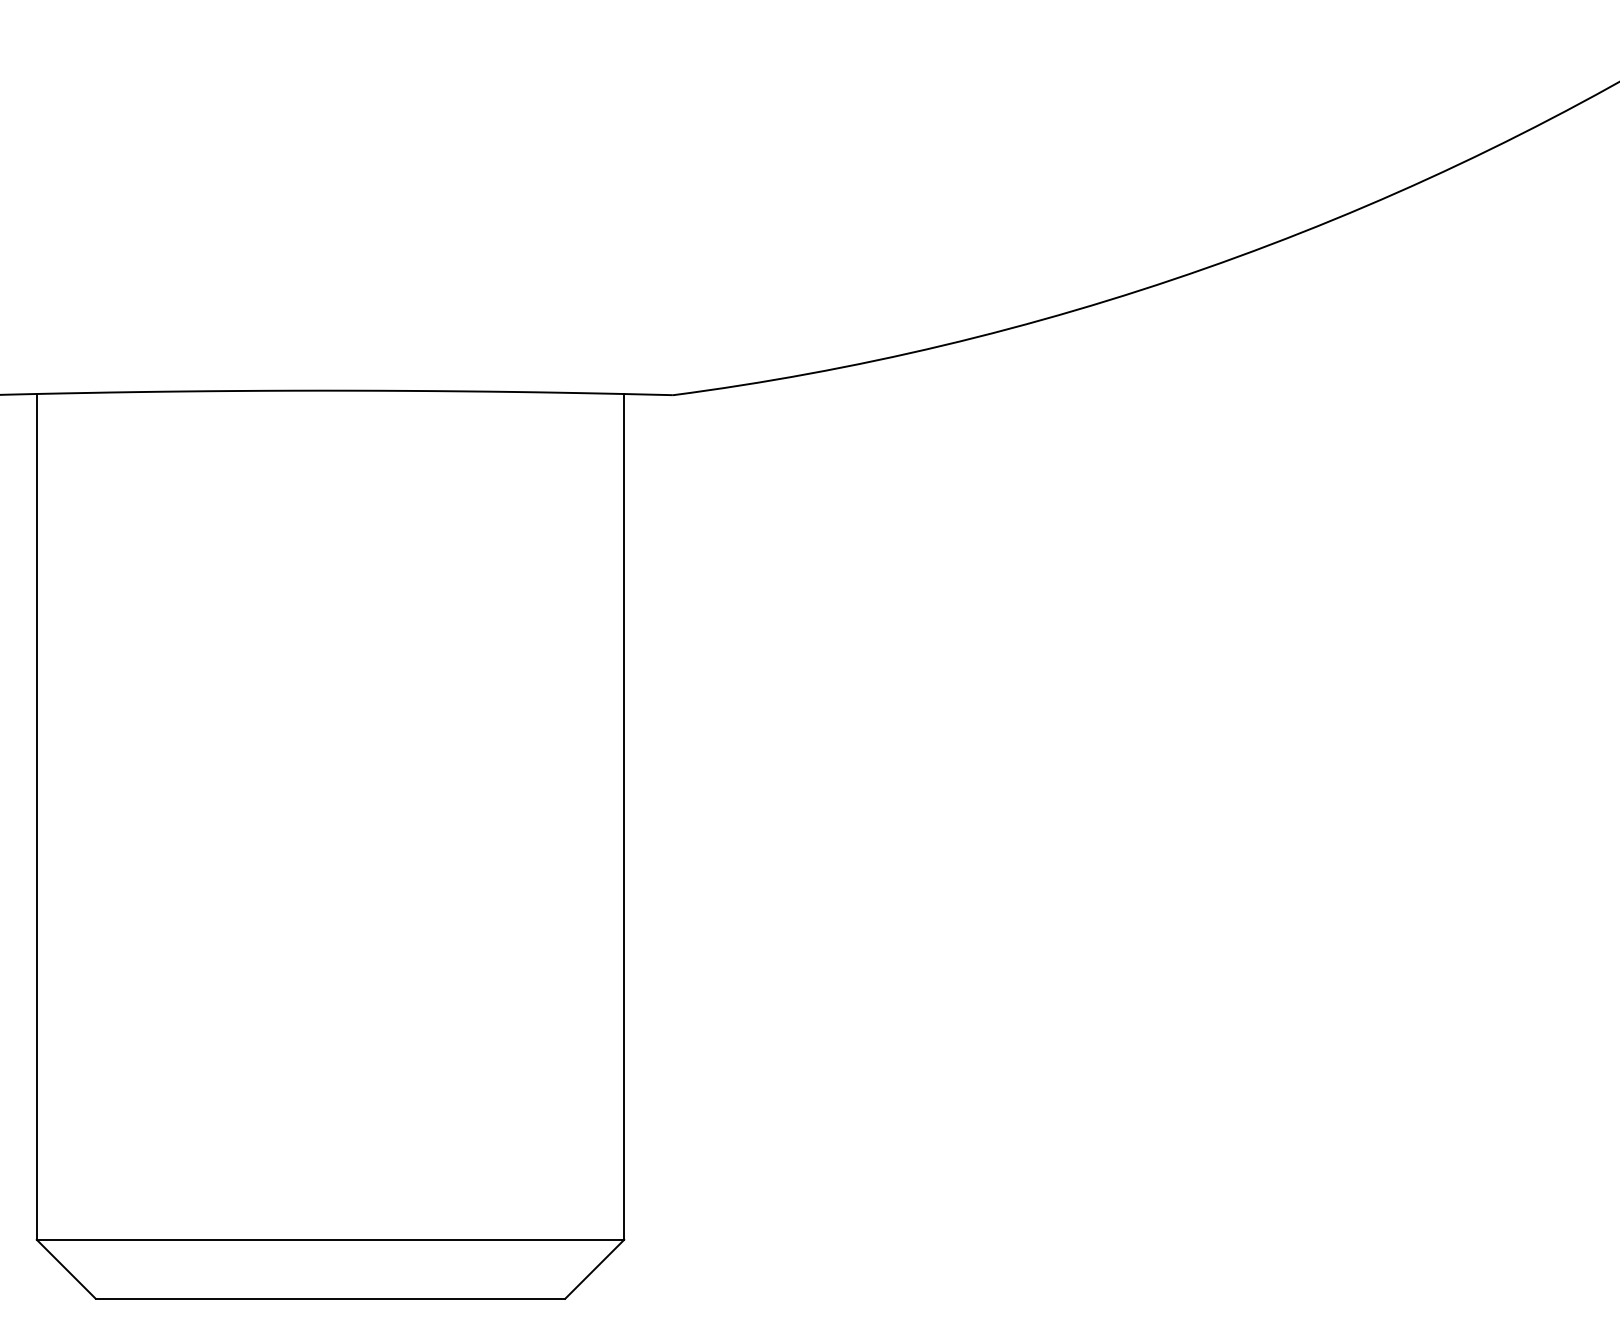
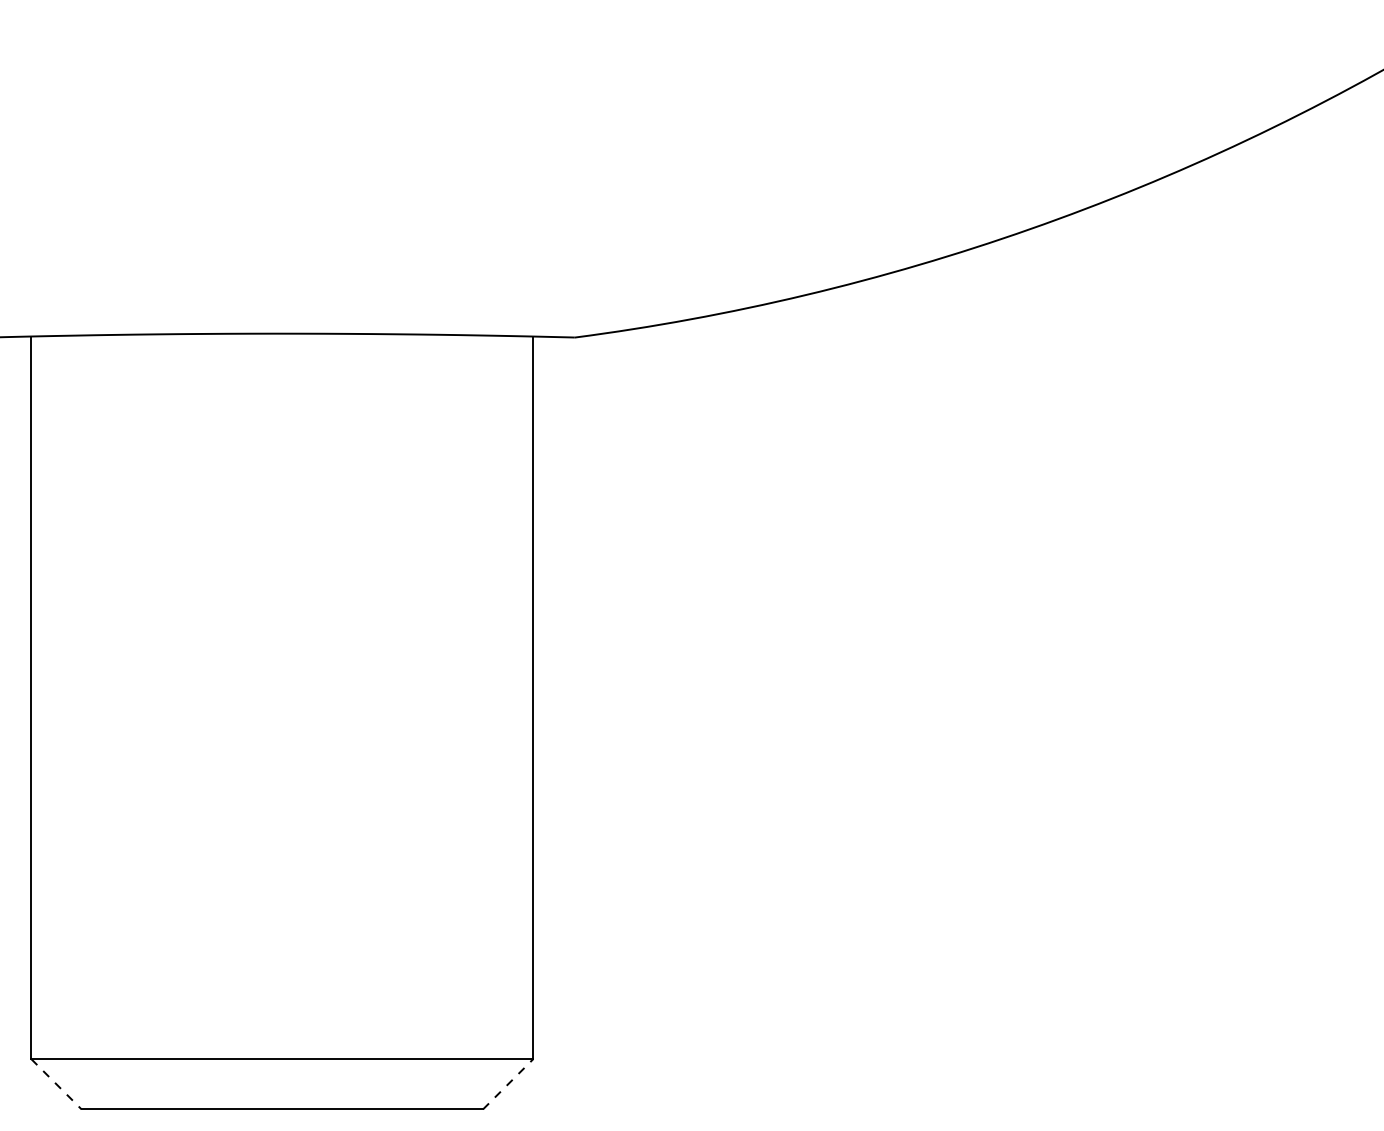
line: (66, 1269) -> (56, 1084), solid -> dashed
line: (594, 1269) -> (507, 1084), solid -> dashed

